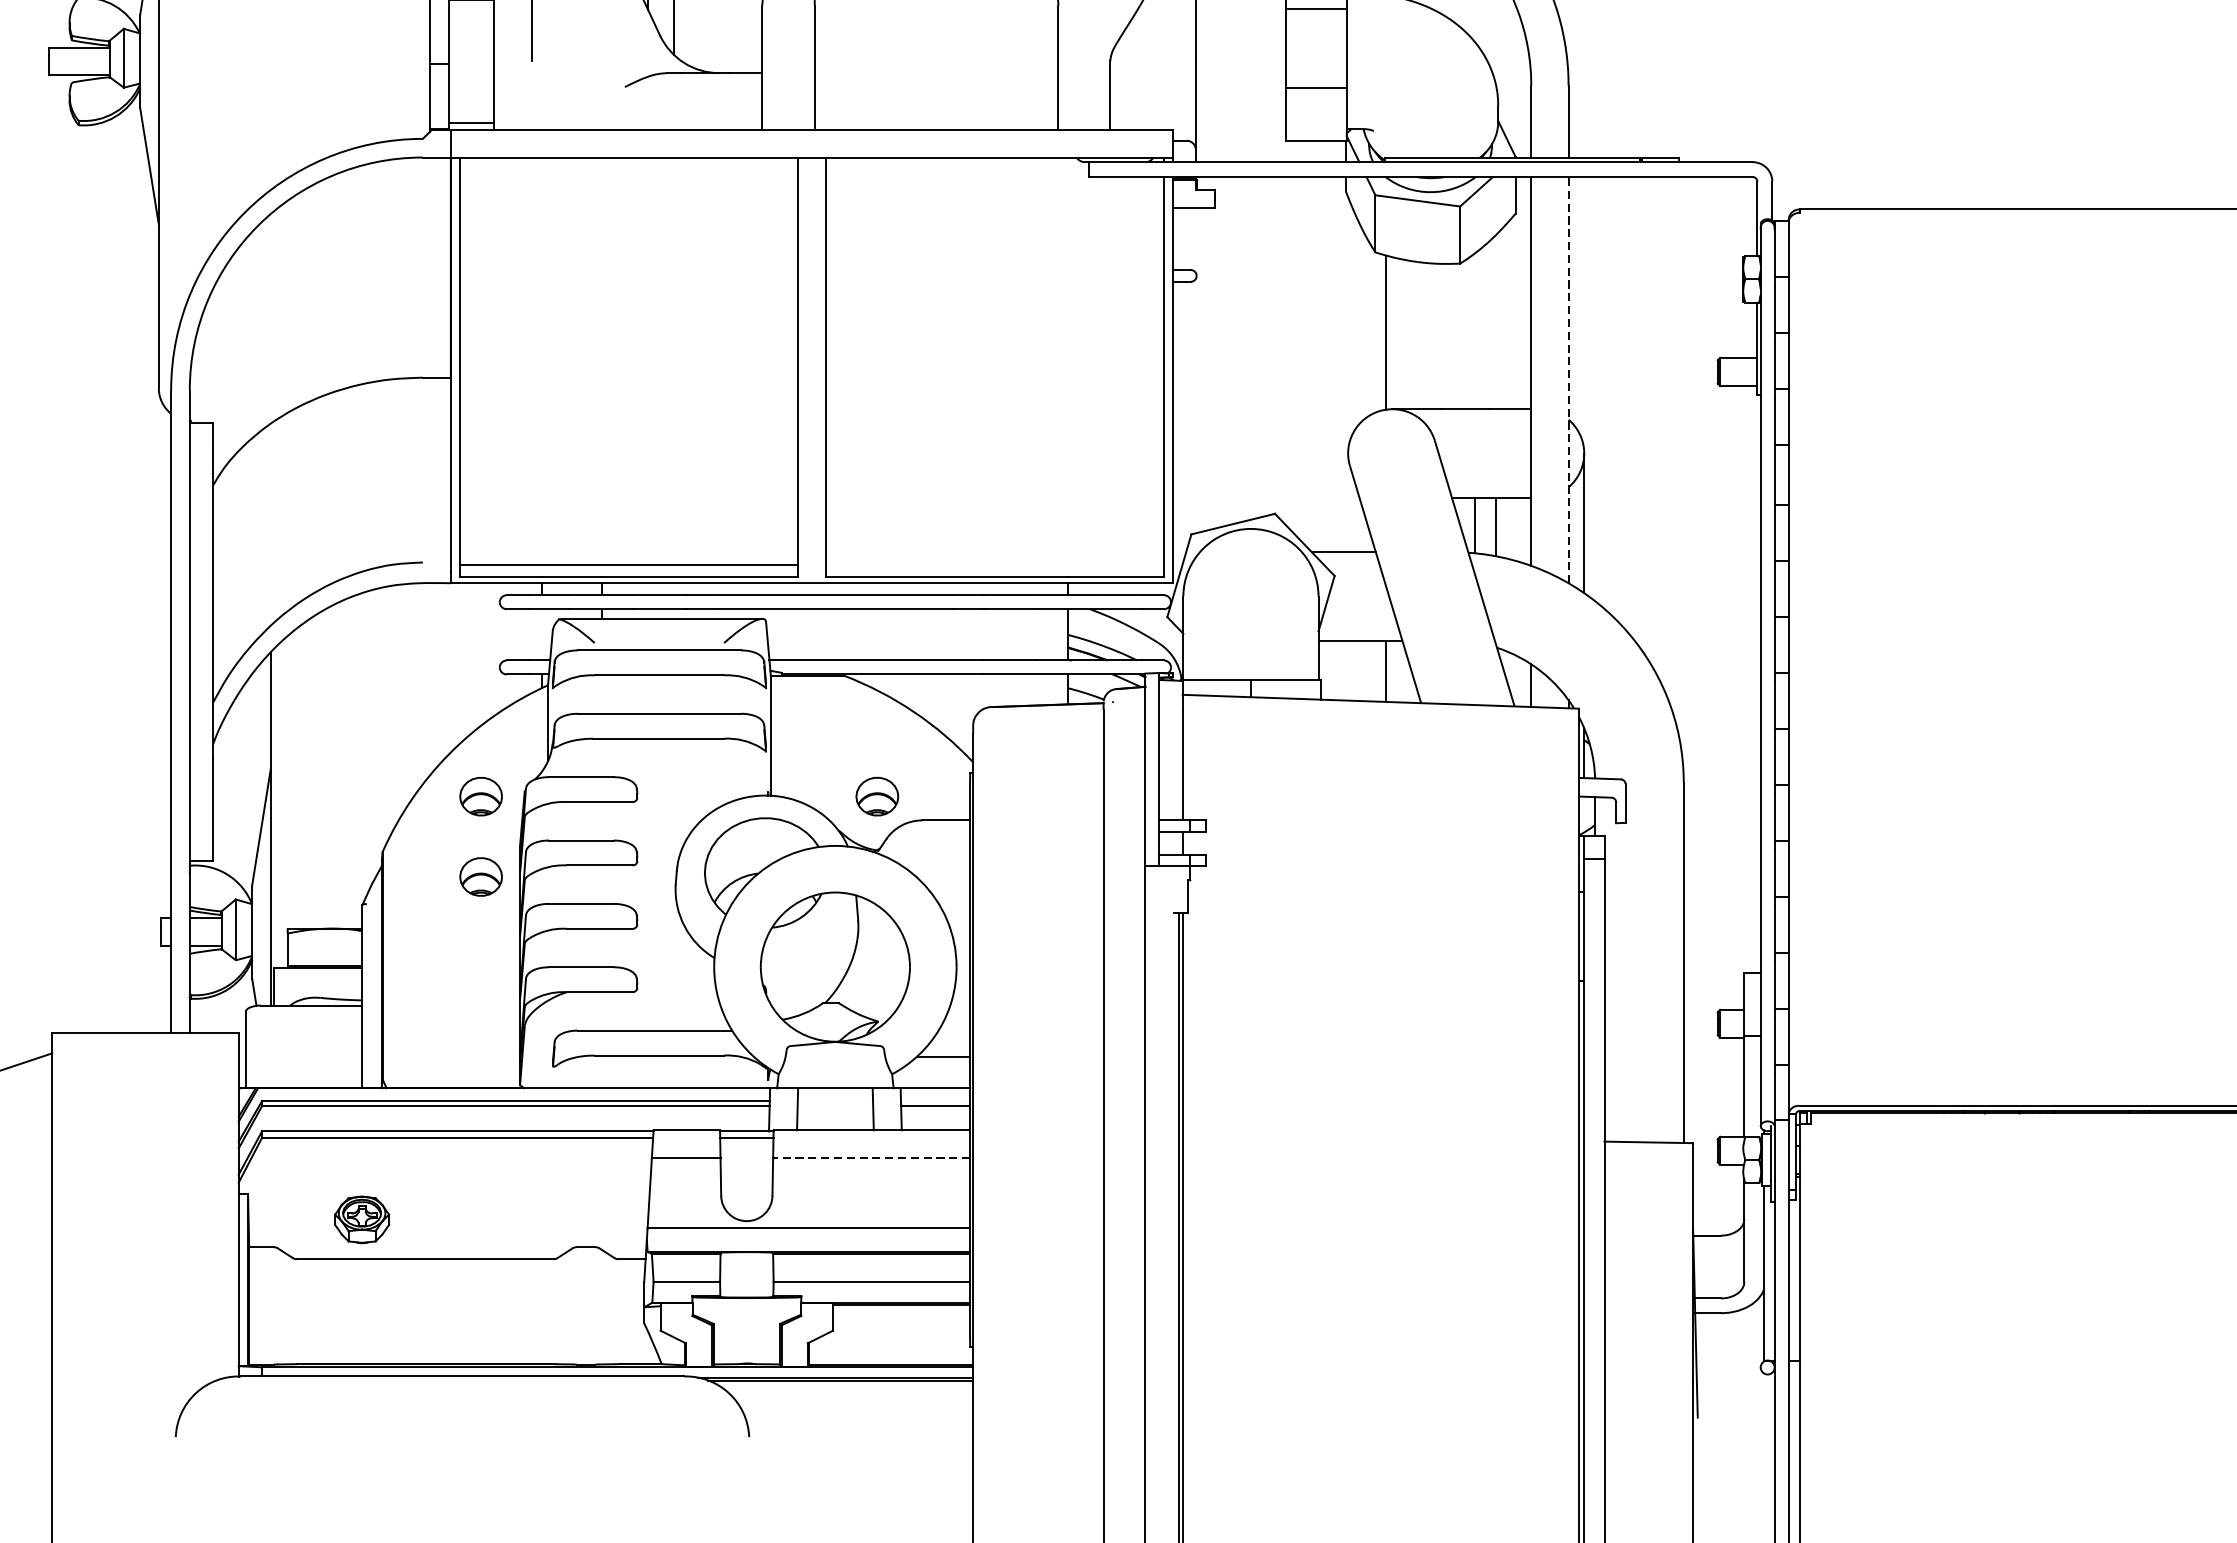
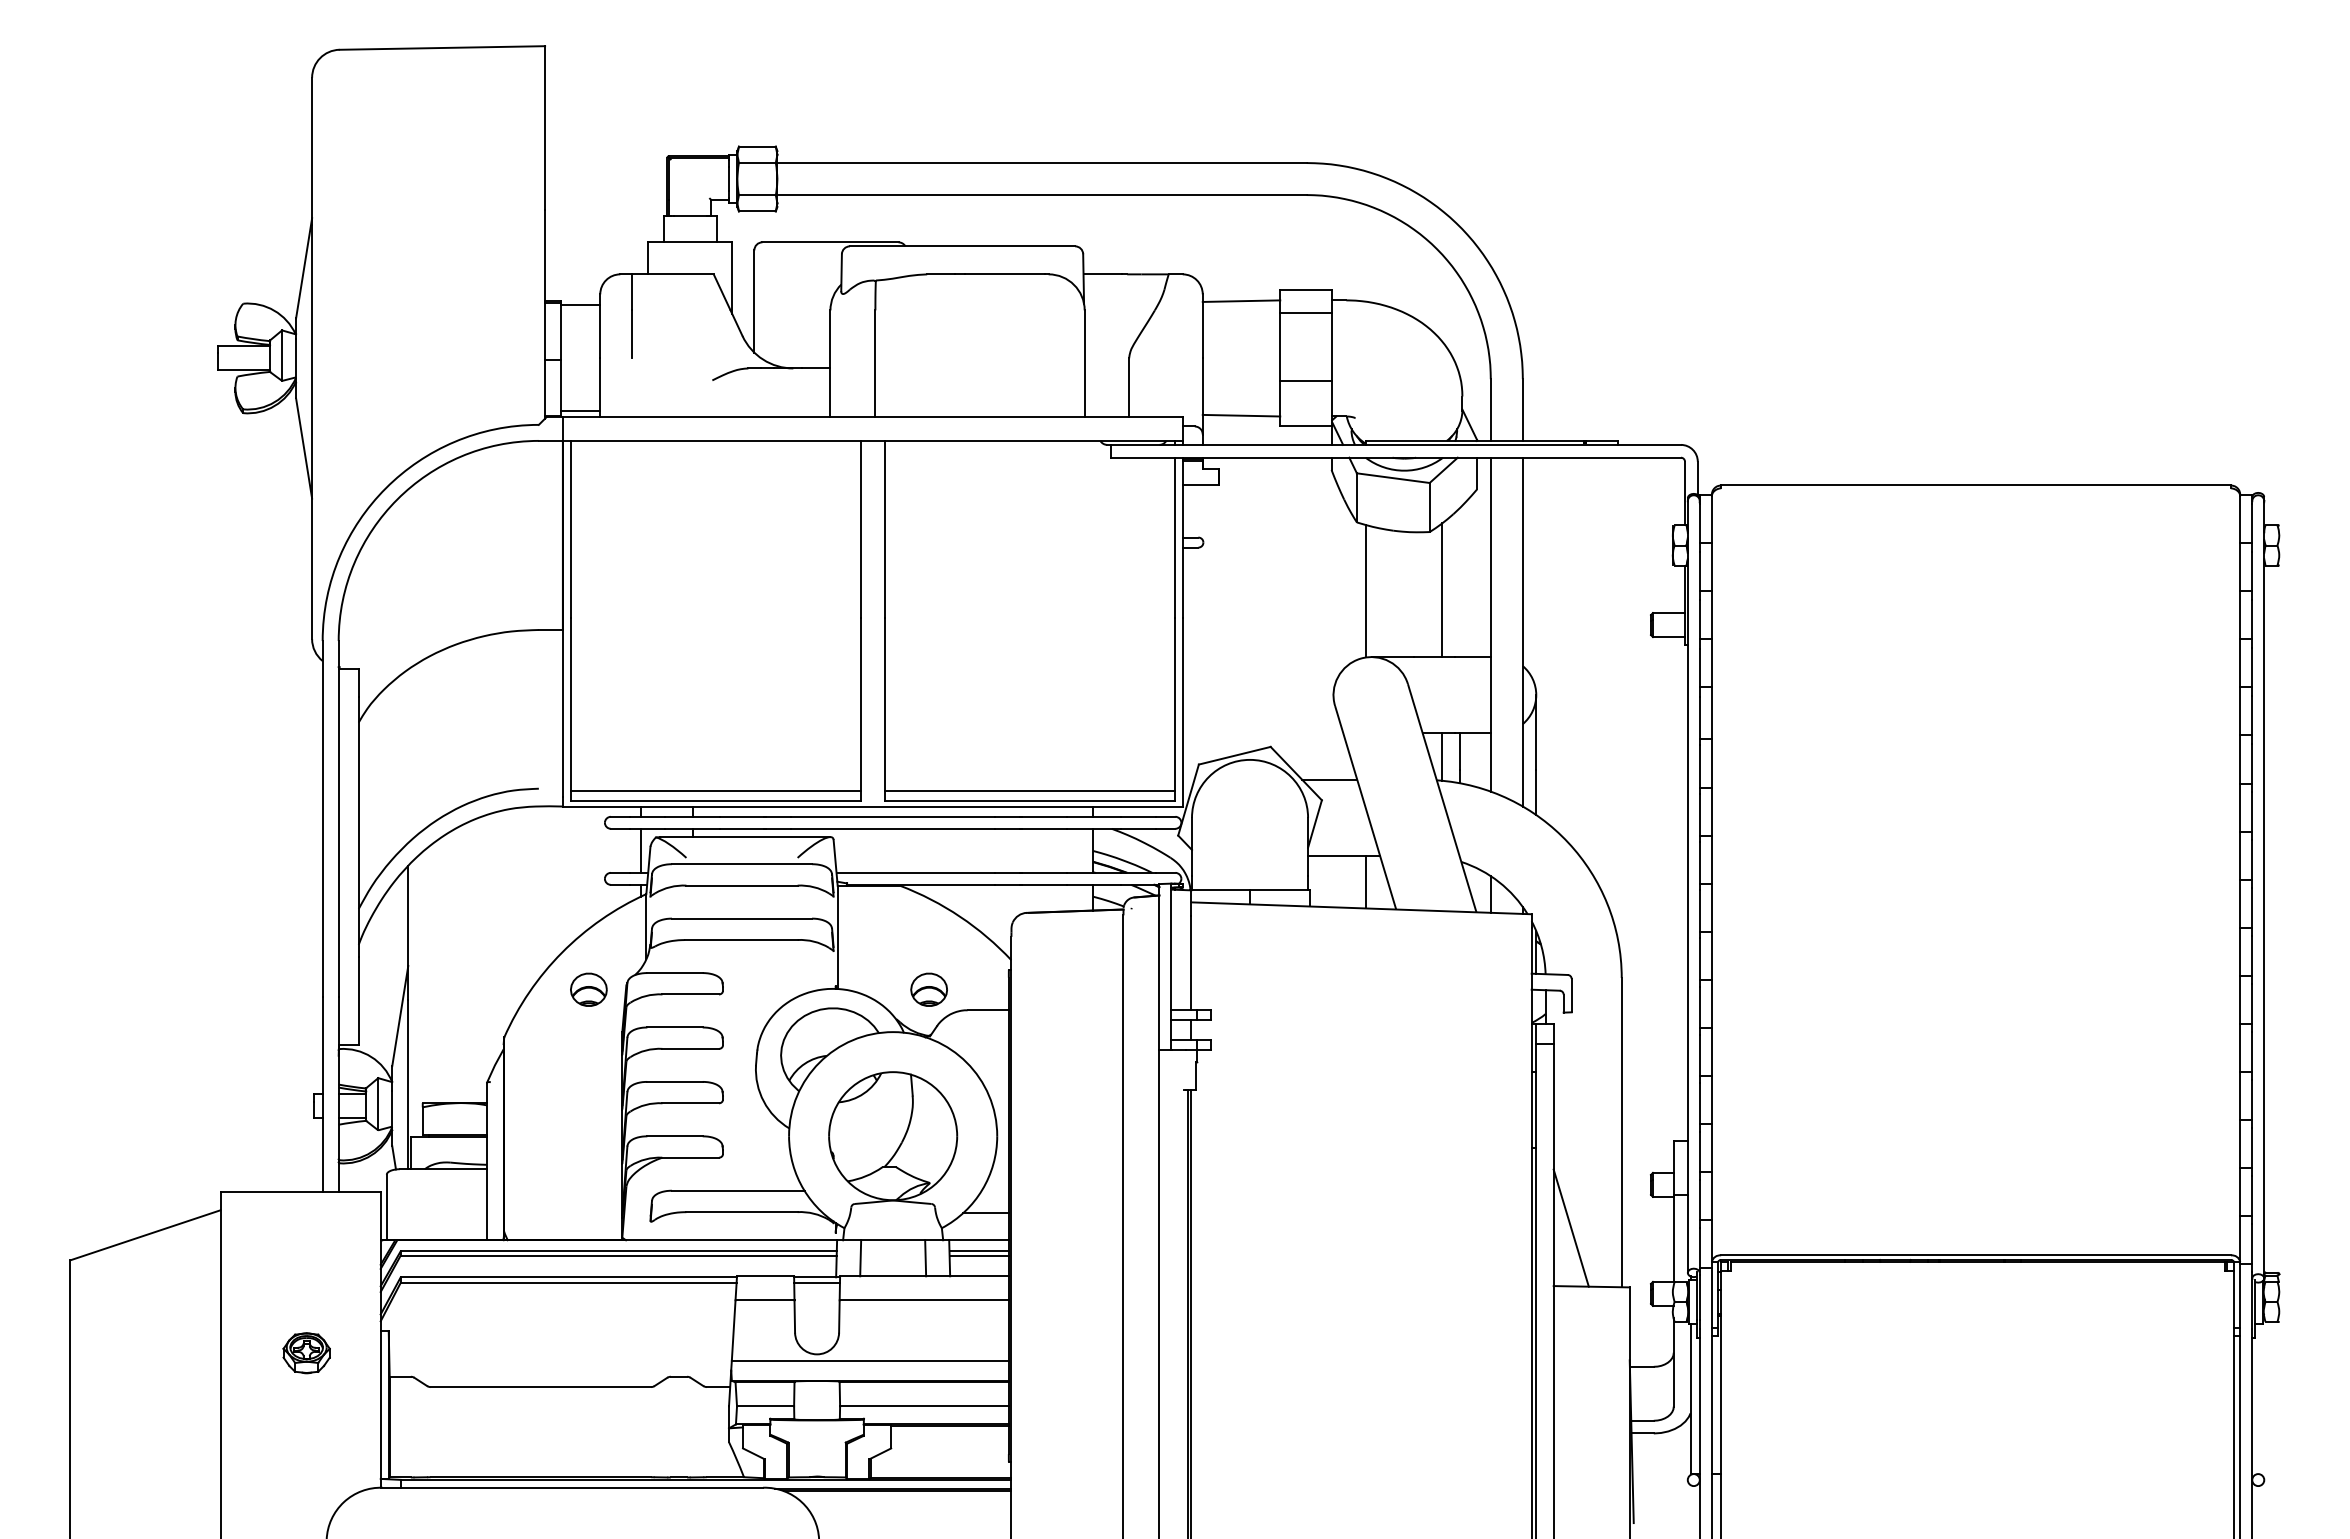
line: (1241, 127) -> (1241, 415), added
line: (1475, 331) -> (1442, 590), added
line: (1568, 379) -> (1522, 631), dashed -> solid
line: (995, 565) -> (1030, 791), added
line: (542, 634) -> (641, 850), added
part: (480, 876) -> (588, 1058), removed
line: (1624, 1073) -> (1570, 1227), added
line: (934, 1101) -> (978, 1251), added
line: (871, 1158) -> (924, 1300), dashed -> solid
part: (361, 1220) -> (306, 1353), moved

